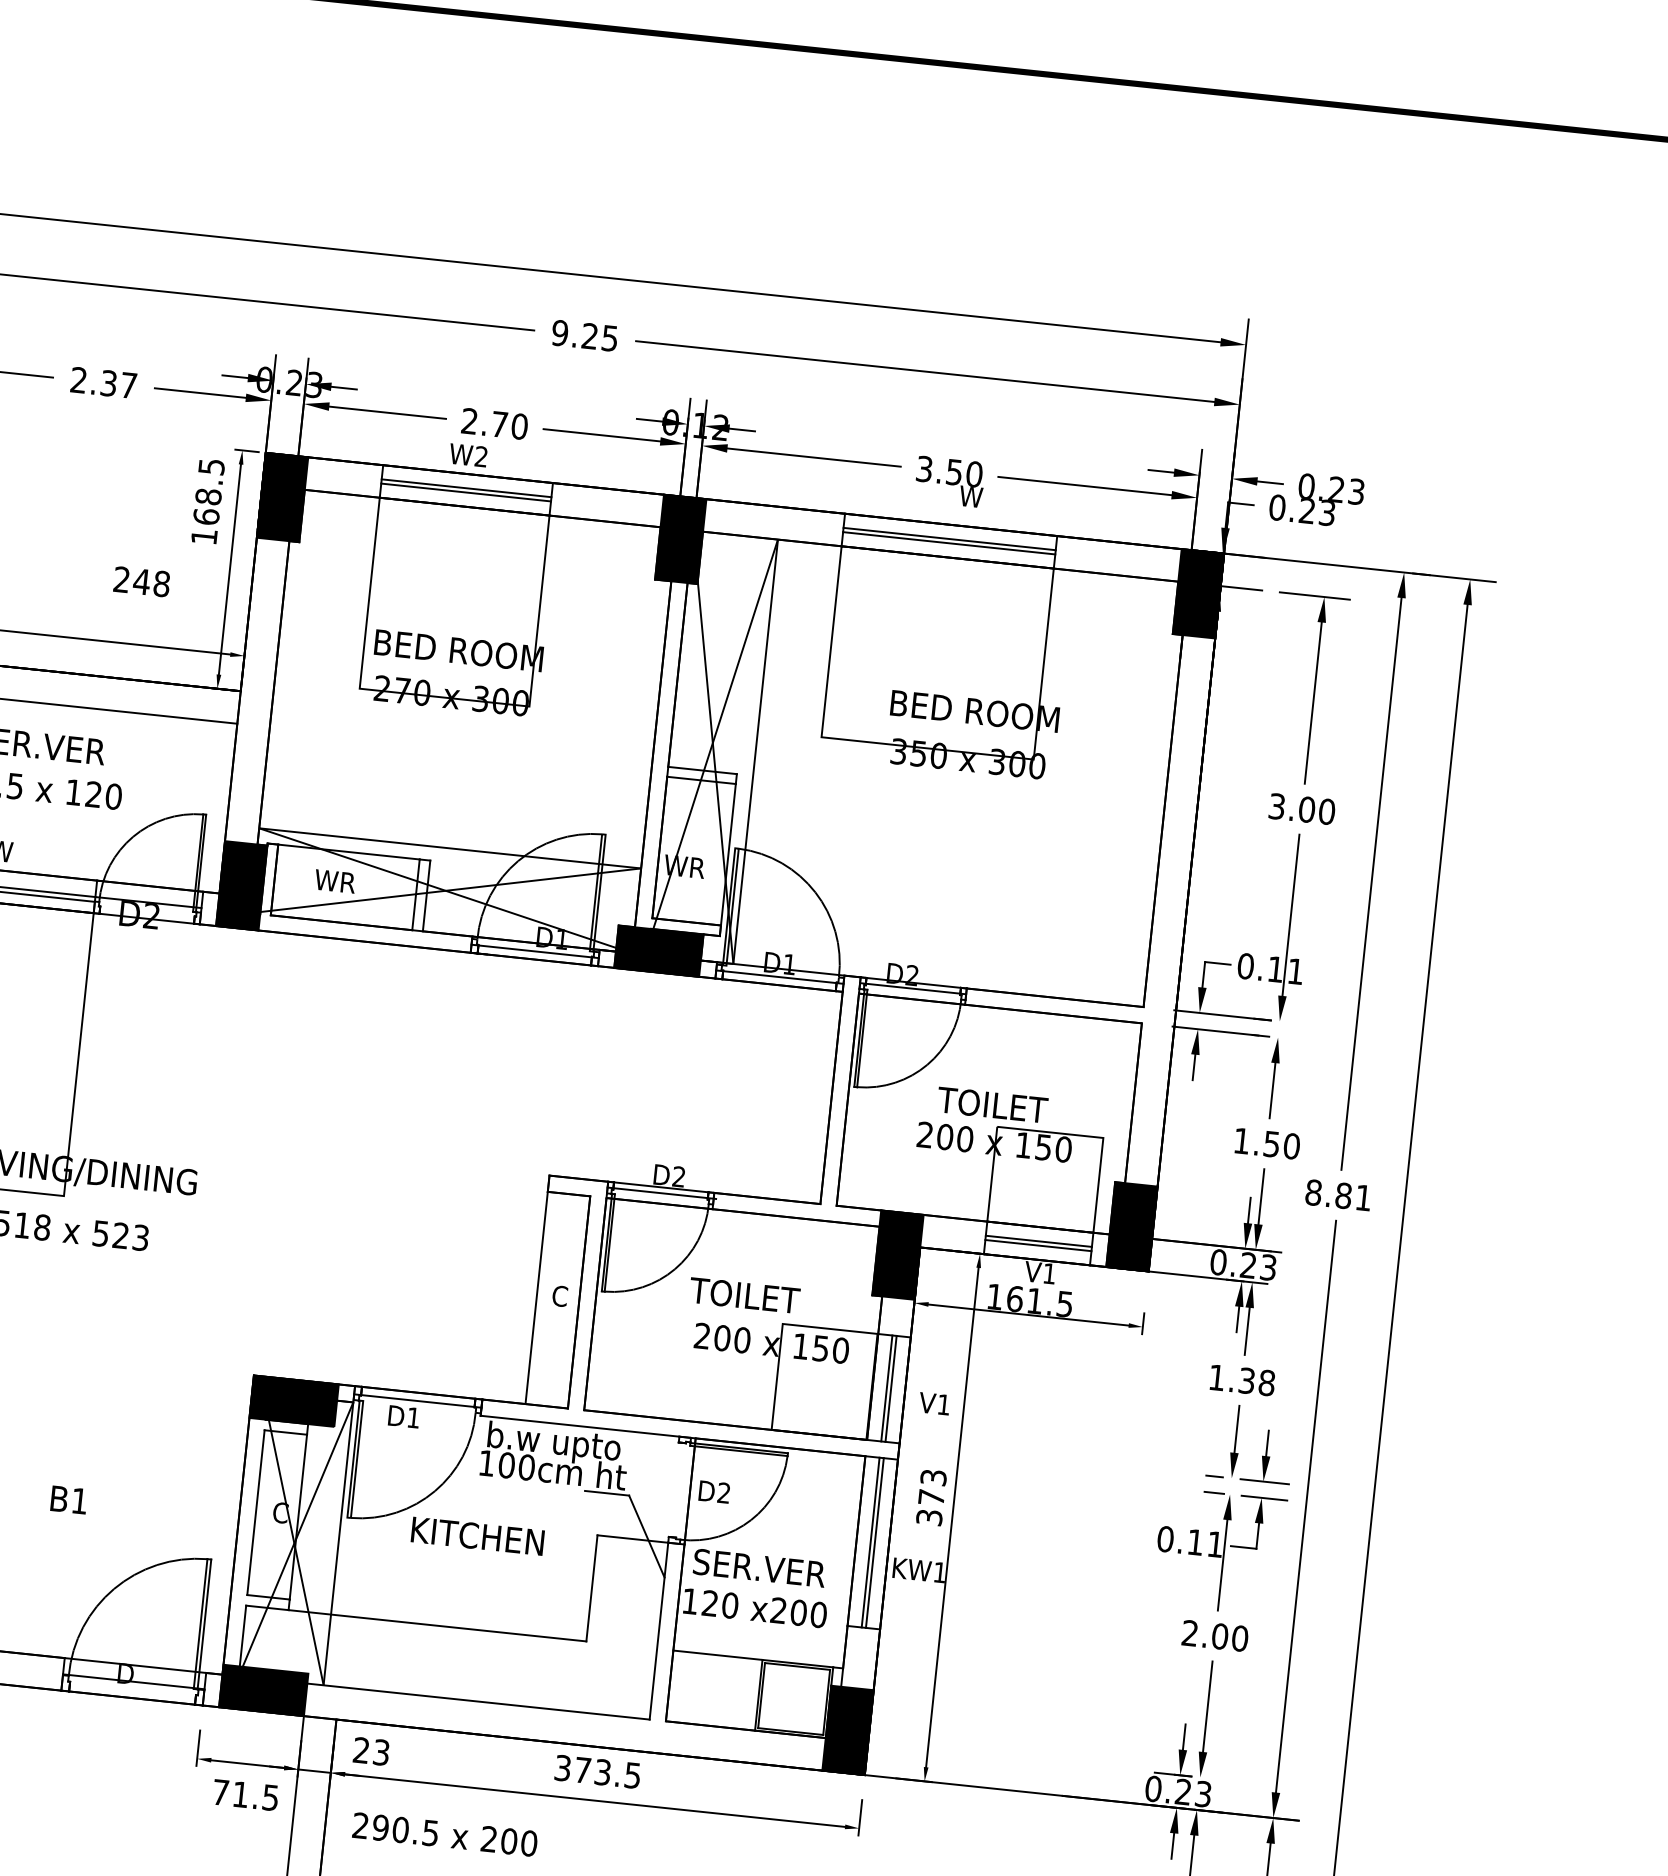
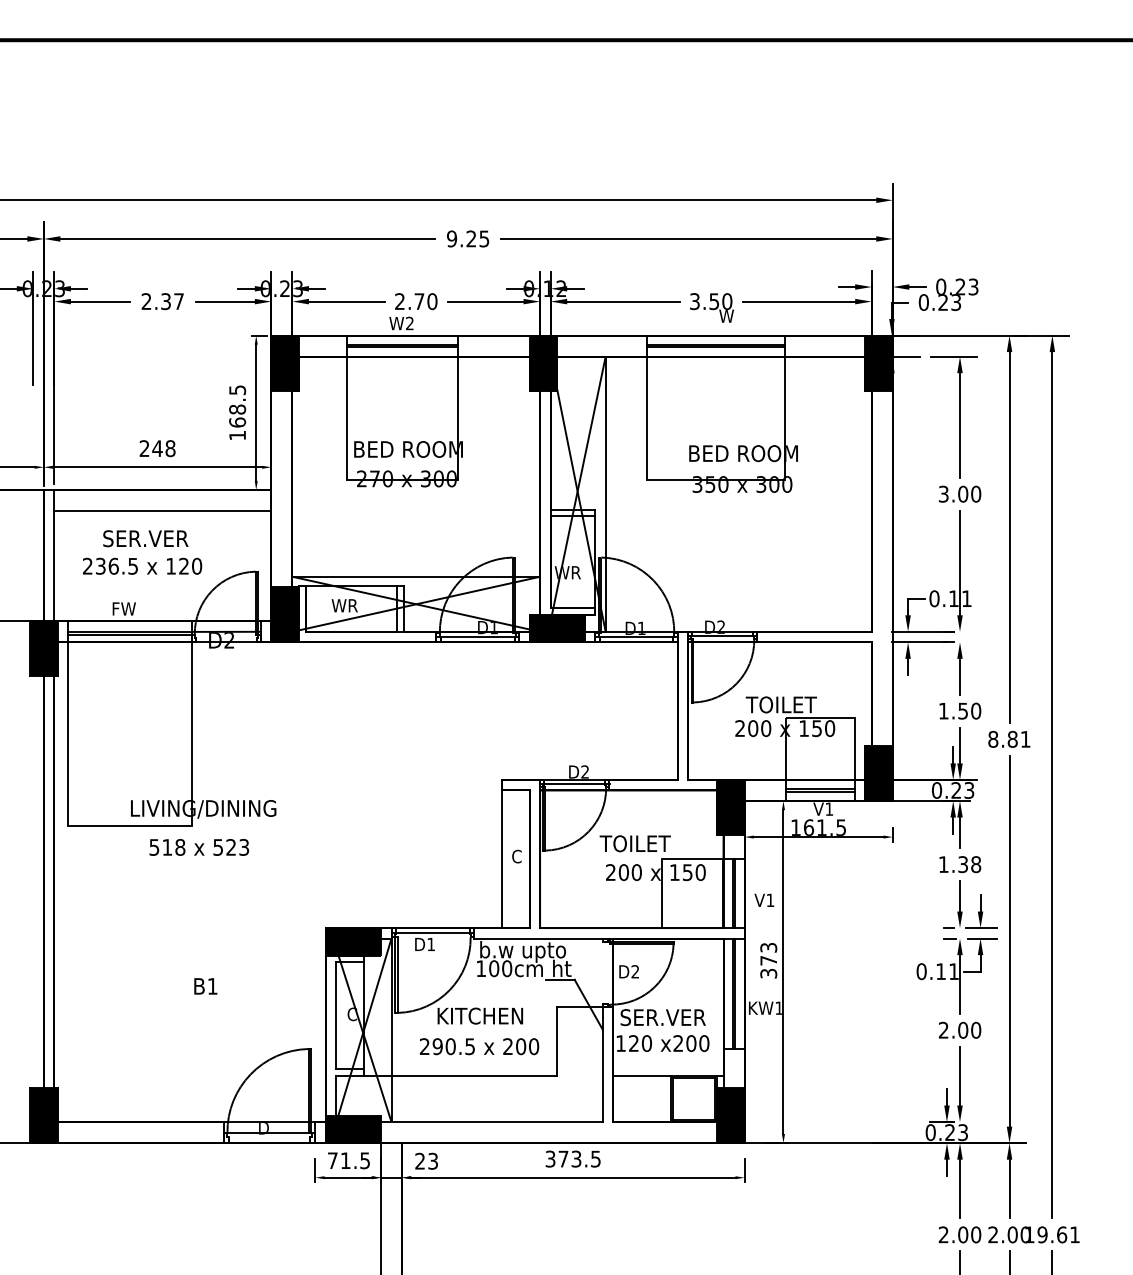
text: (207, 501) -> (237, 412), moved
text: (141, 581) -> (157, 448), moved
text: (68, 1500) -> (205, 986), moved
text: (245, 1794) -> (348, 1160), moved
text: (445, 1834) -> (479, 1046), moved

